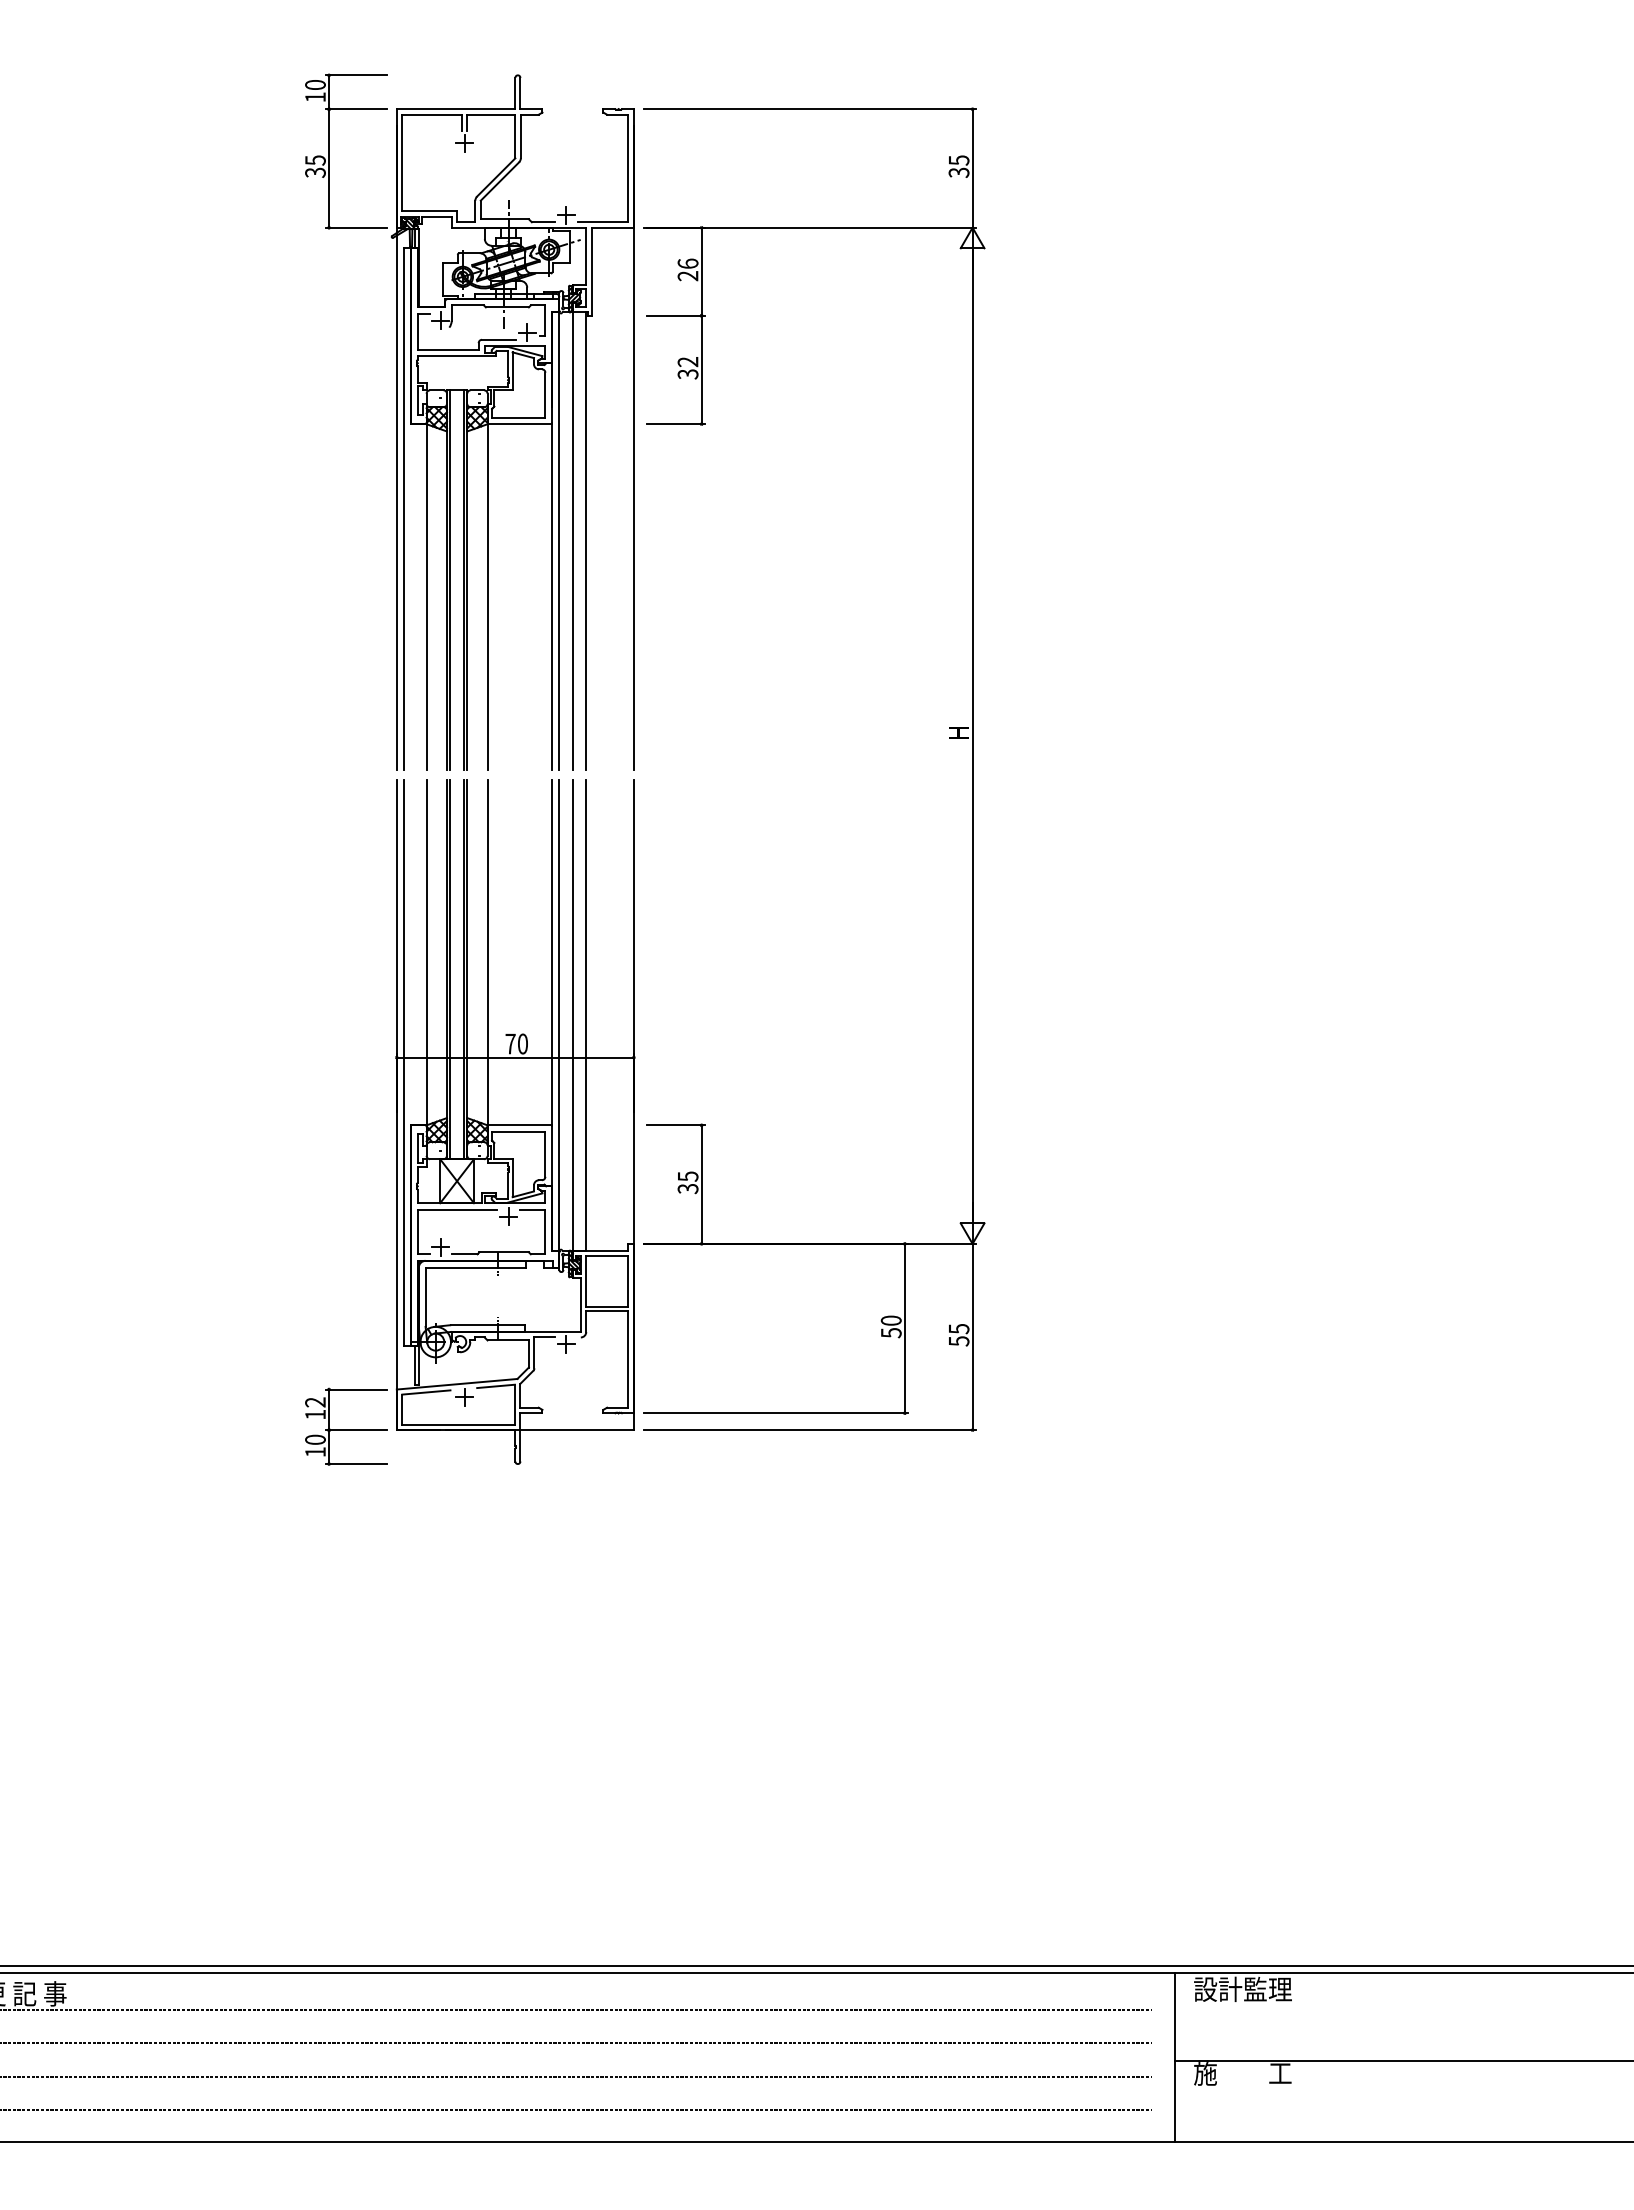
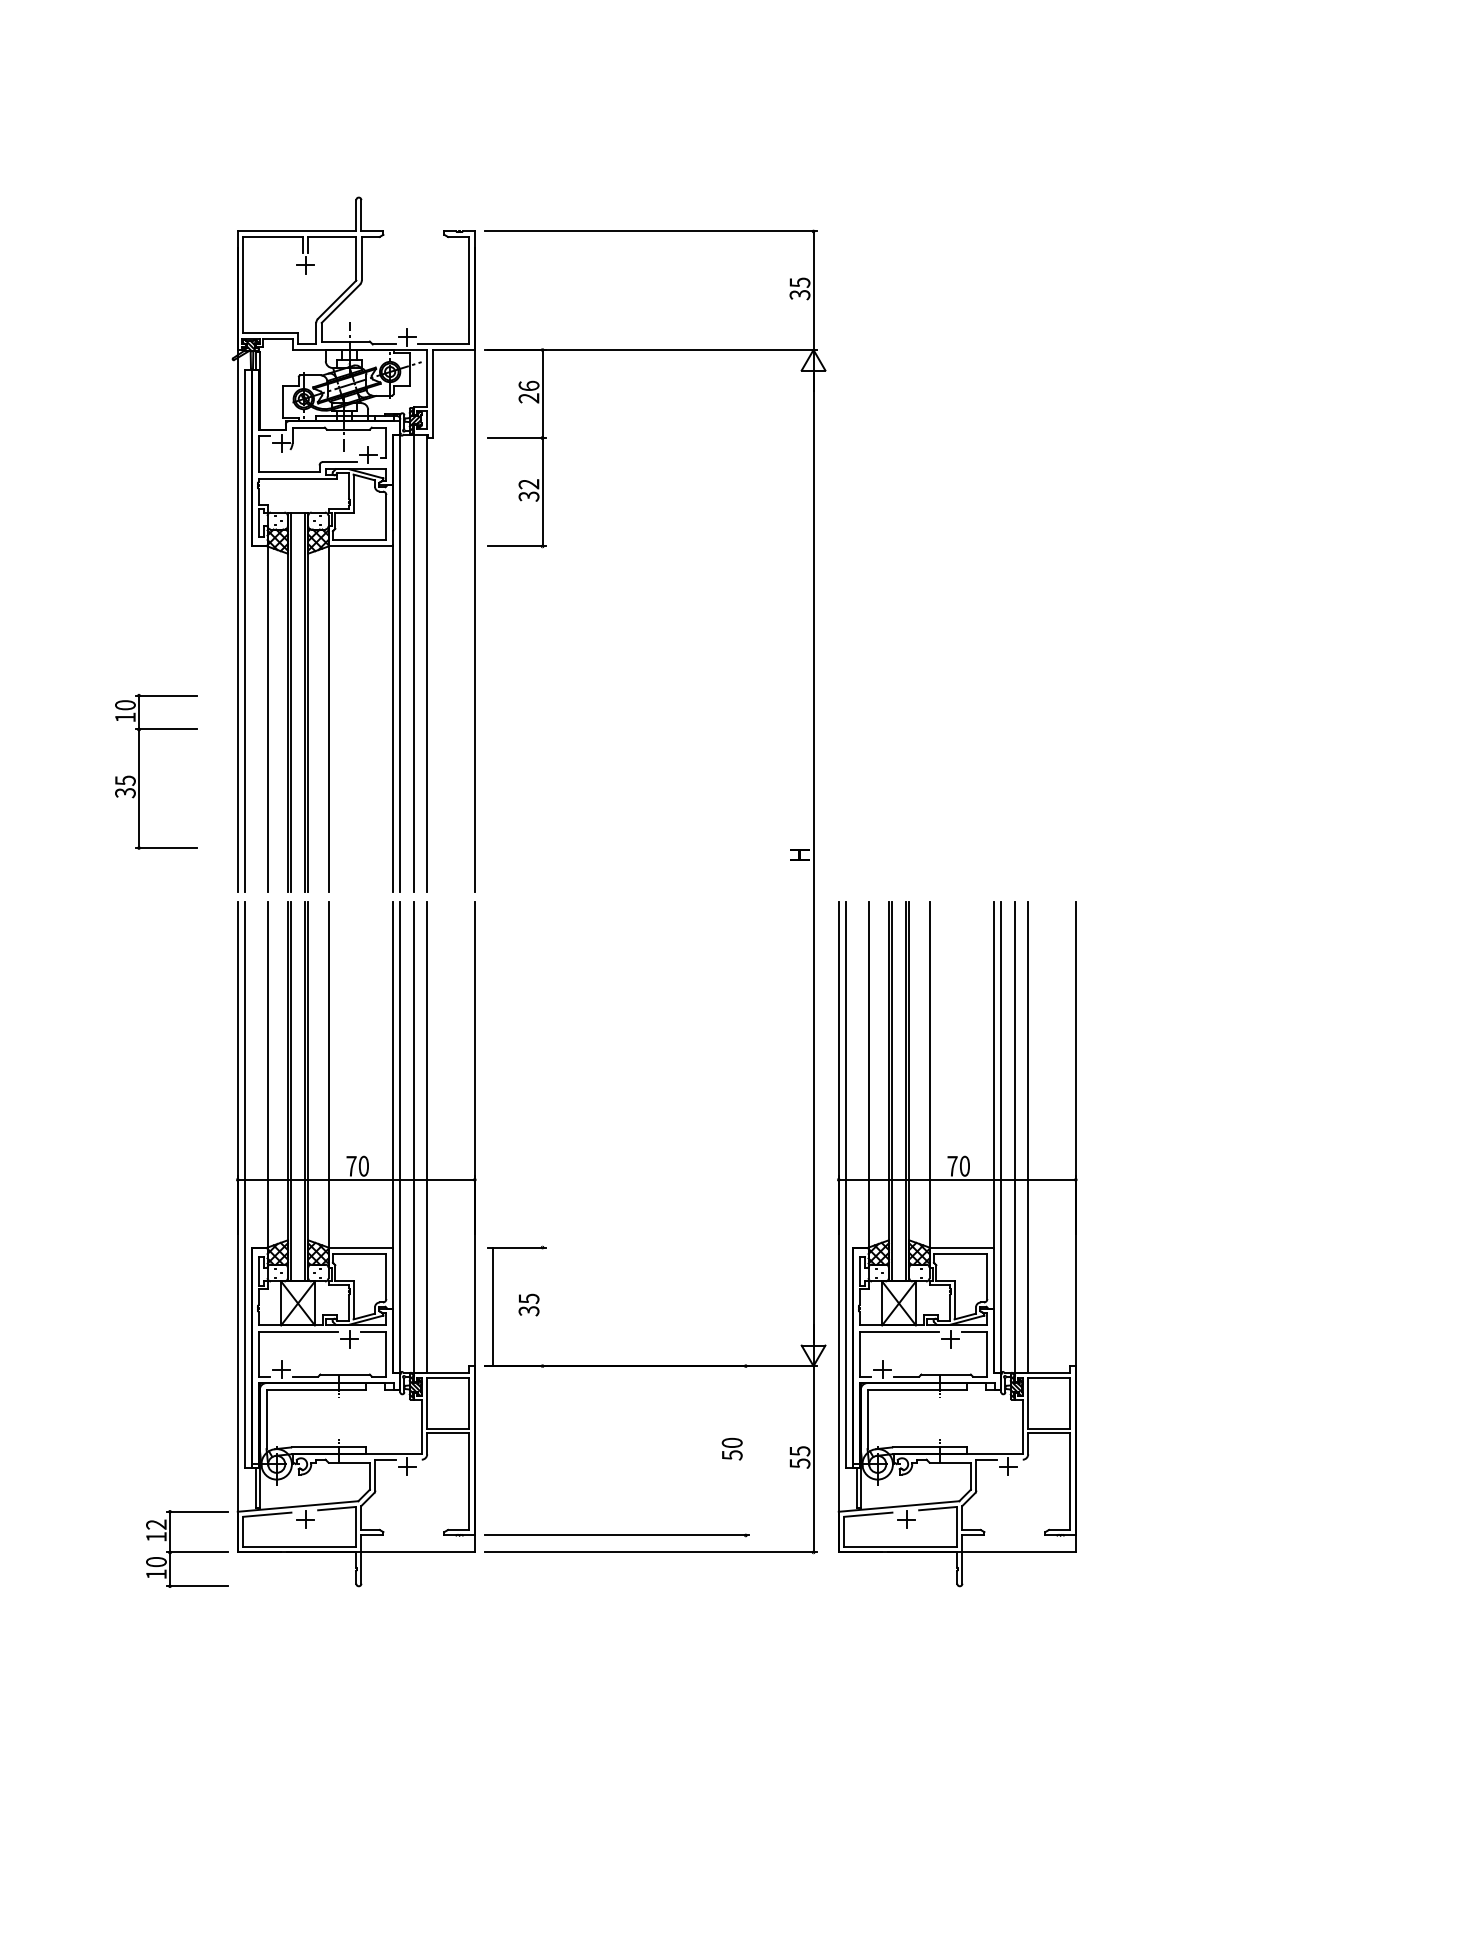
part: (329, 151) -> (139, 771), moved
part: (1116, 1121) -> (957, 1243), added
line: (701, 1184) -> (492, 1306), moved
line: (904, 1328) -> (745, 1450), removed

